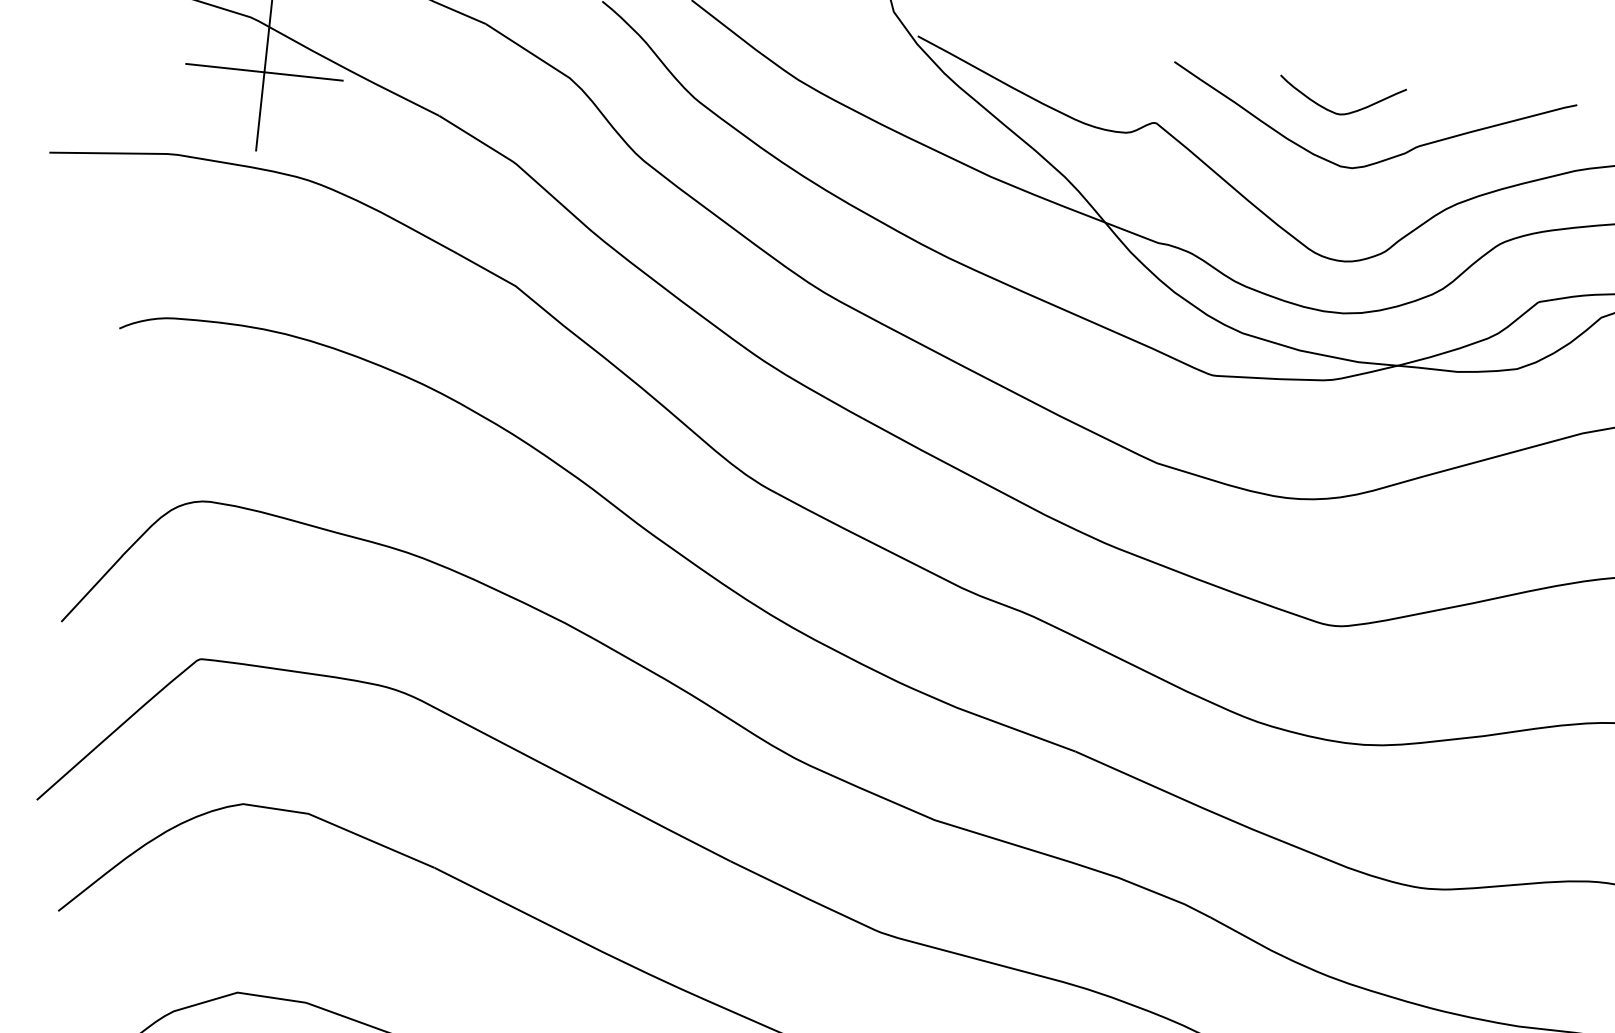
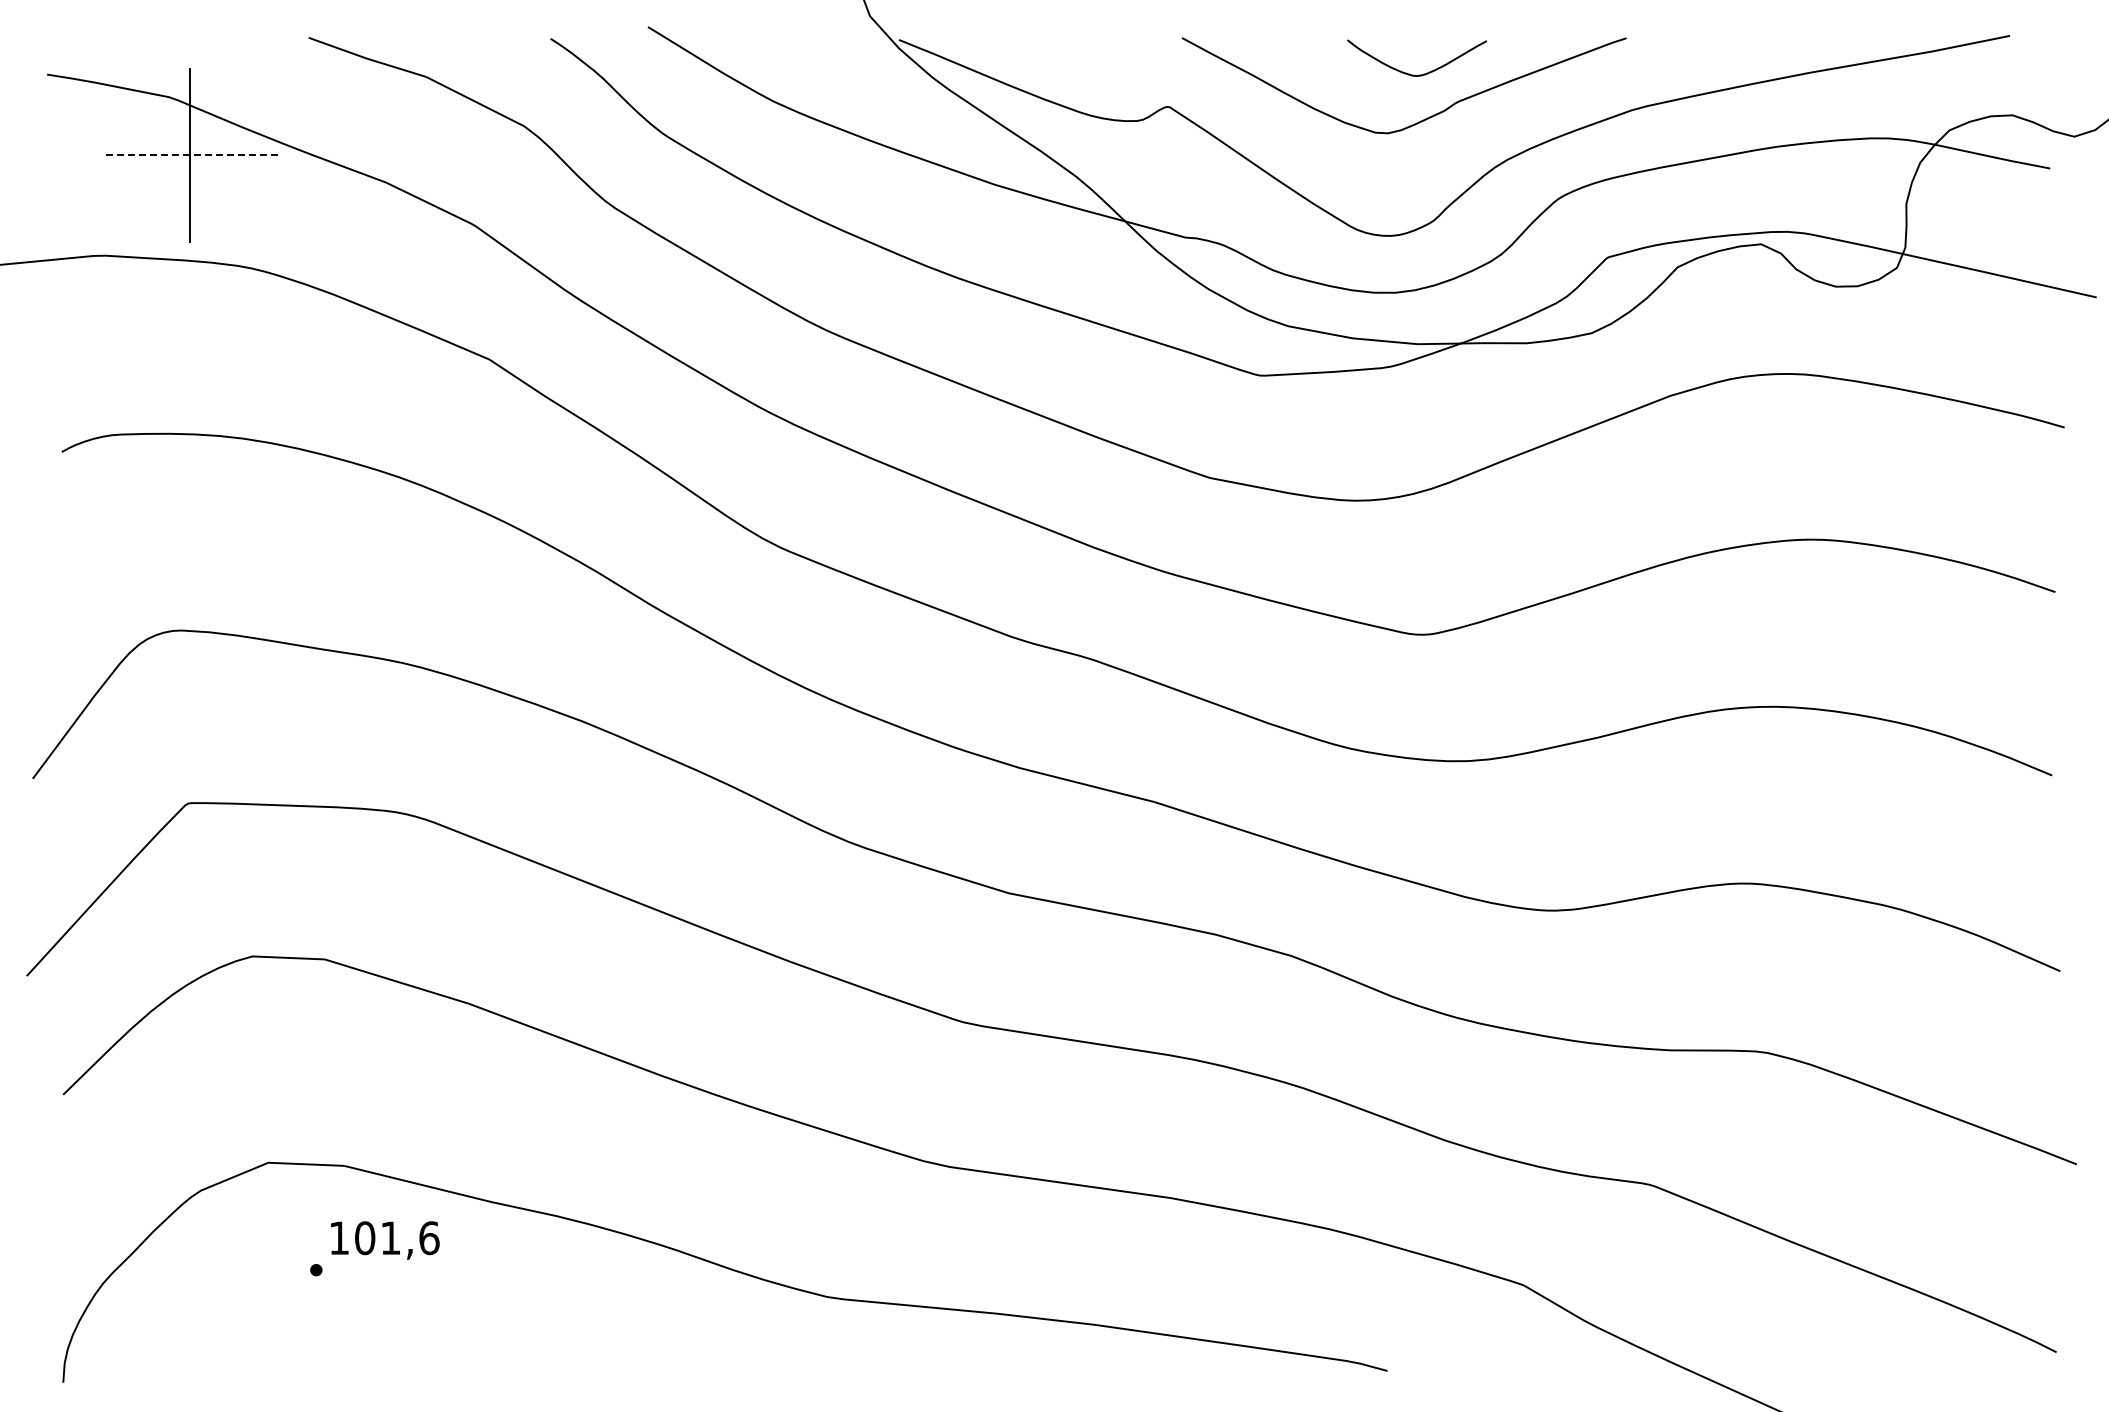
line: (263, 72) -> (189, 155), solid -> dashed
curve: (1341, 113) -> (1418, 74), moved

